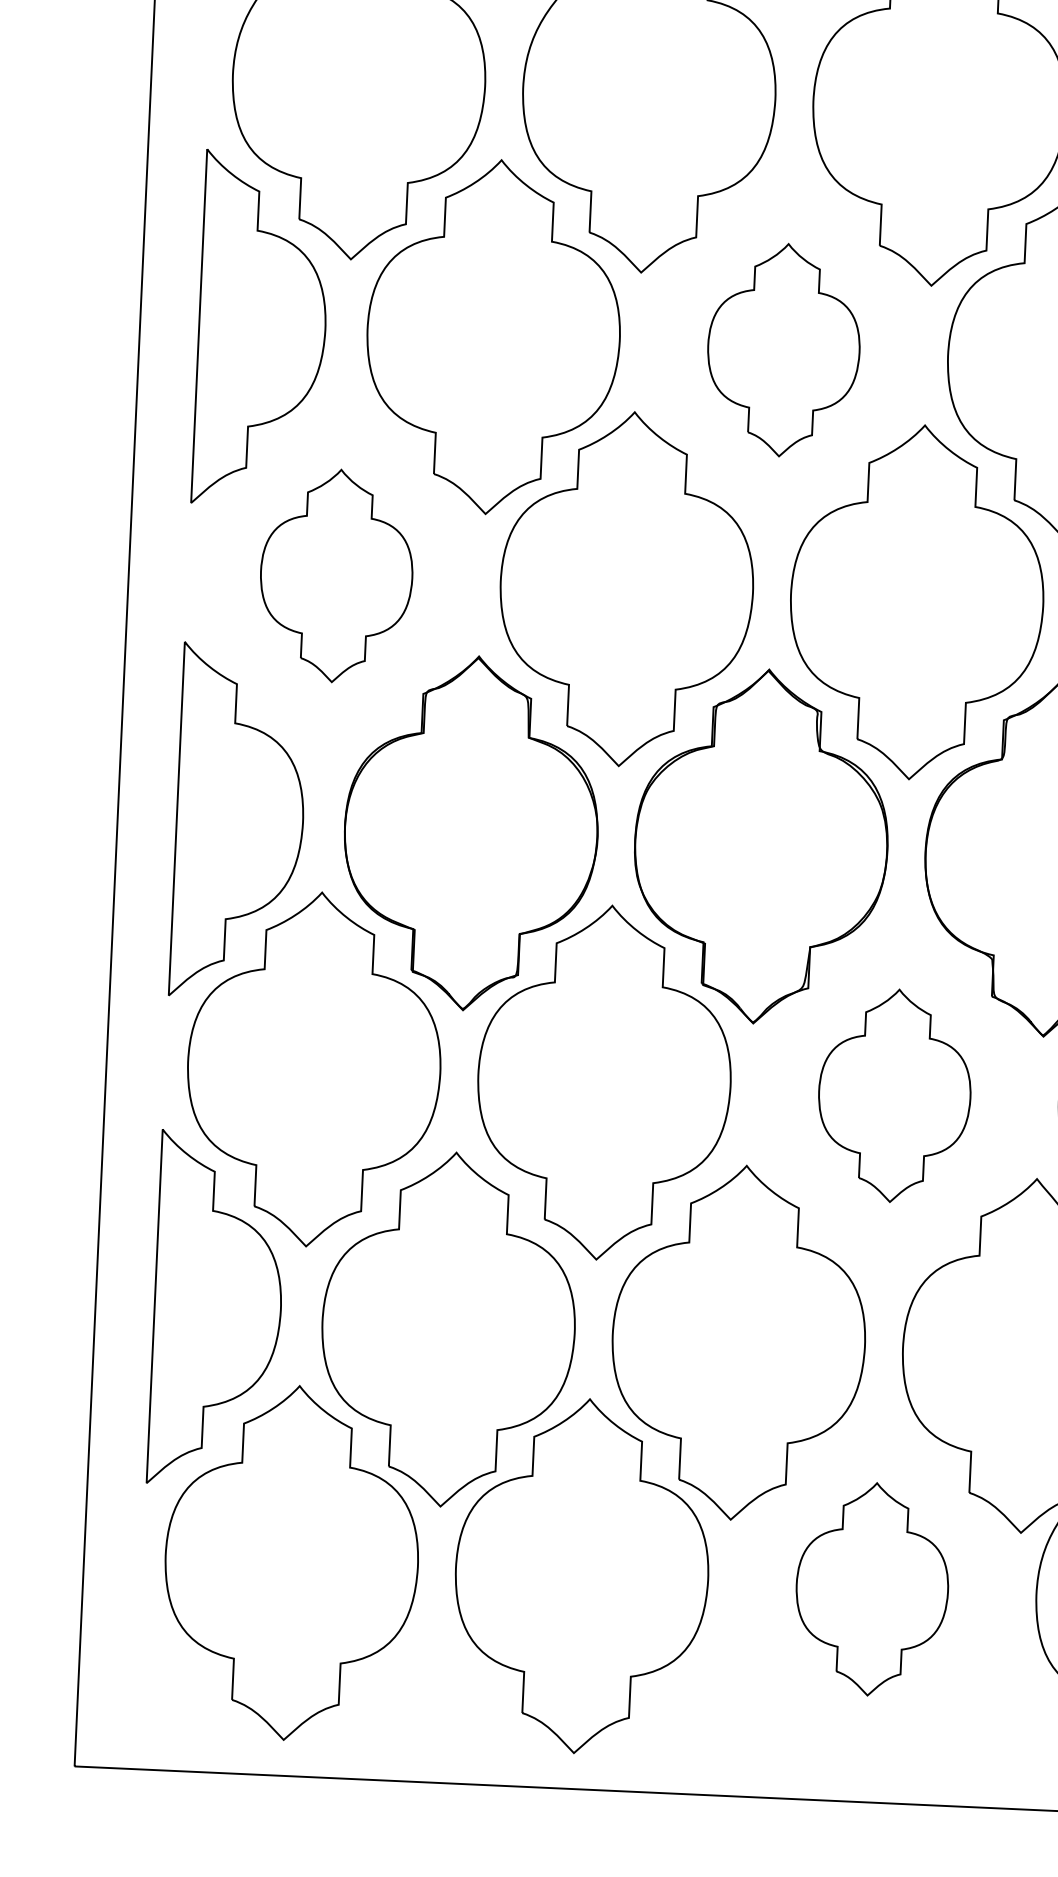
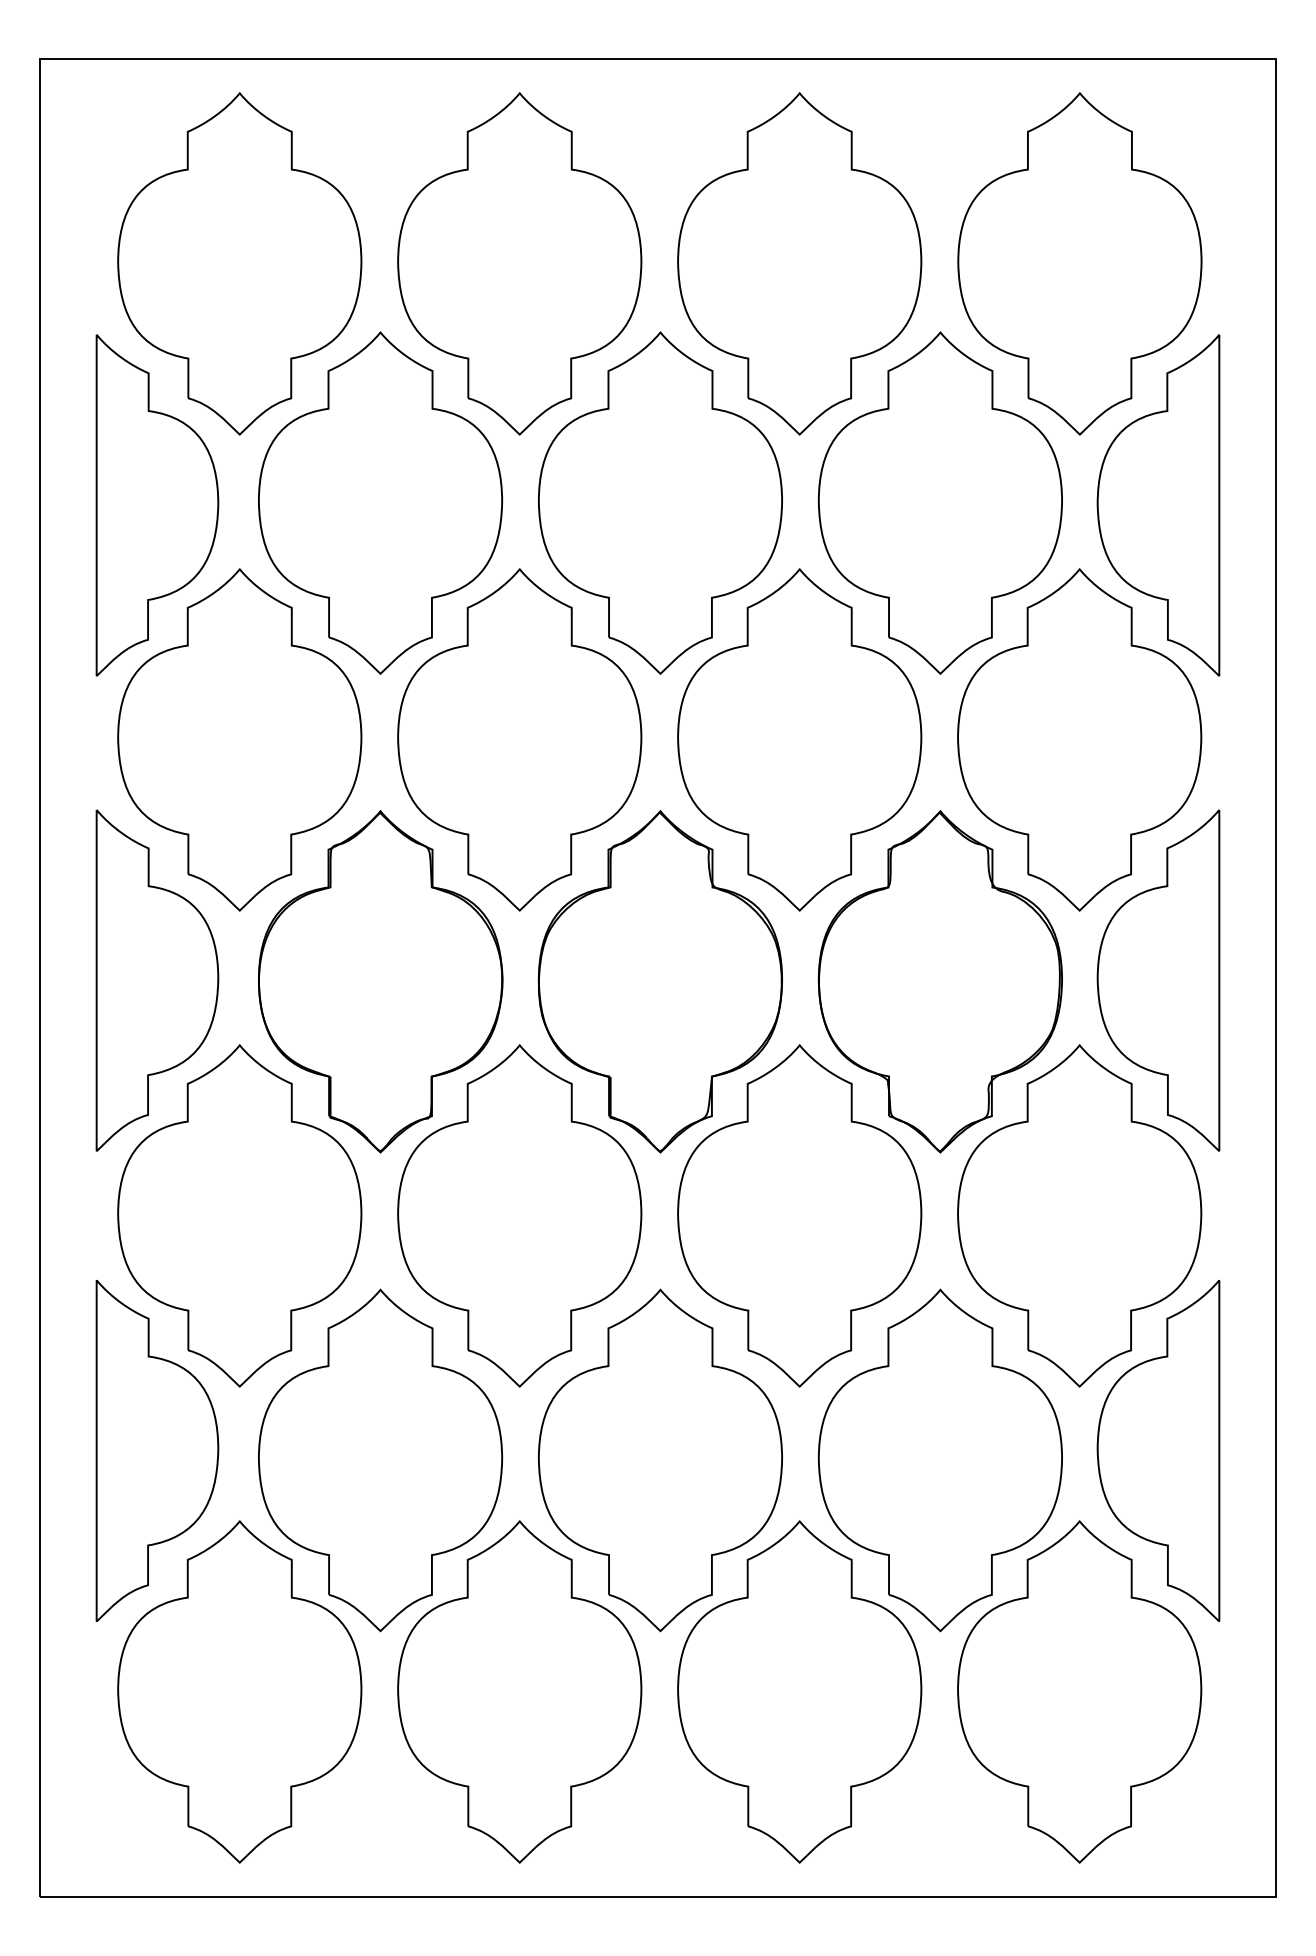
part: (783, 349) -> (660, 502), size x1.67
part: (336, 575) -> (239, 739), size x1.67
part: (894, 1095) -> (799, 1215), size x1.67
part: (872, 1588) -> (799, 1691), size x1.67

